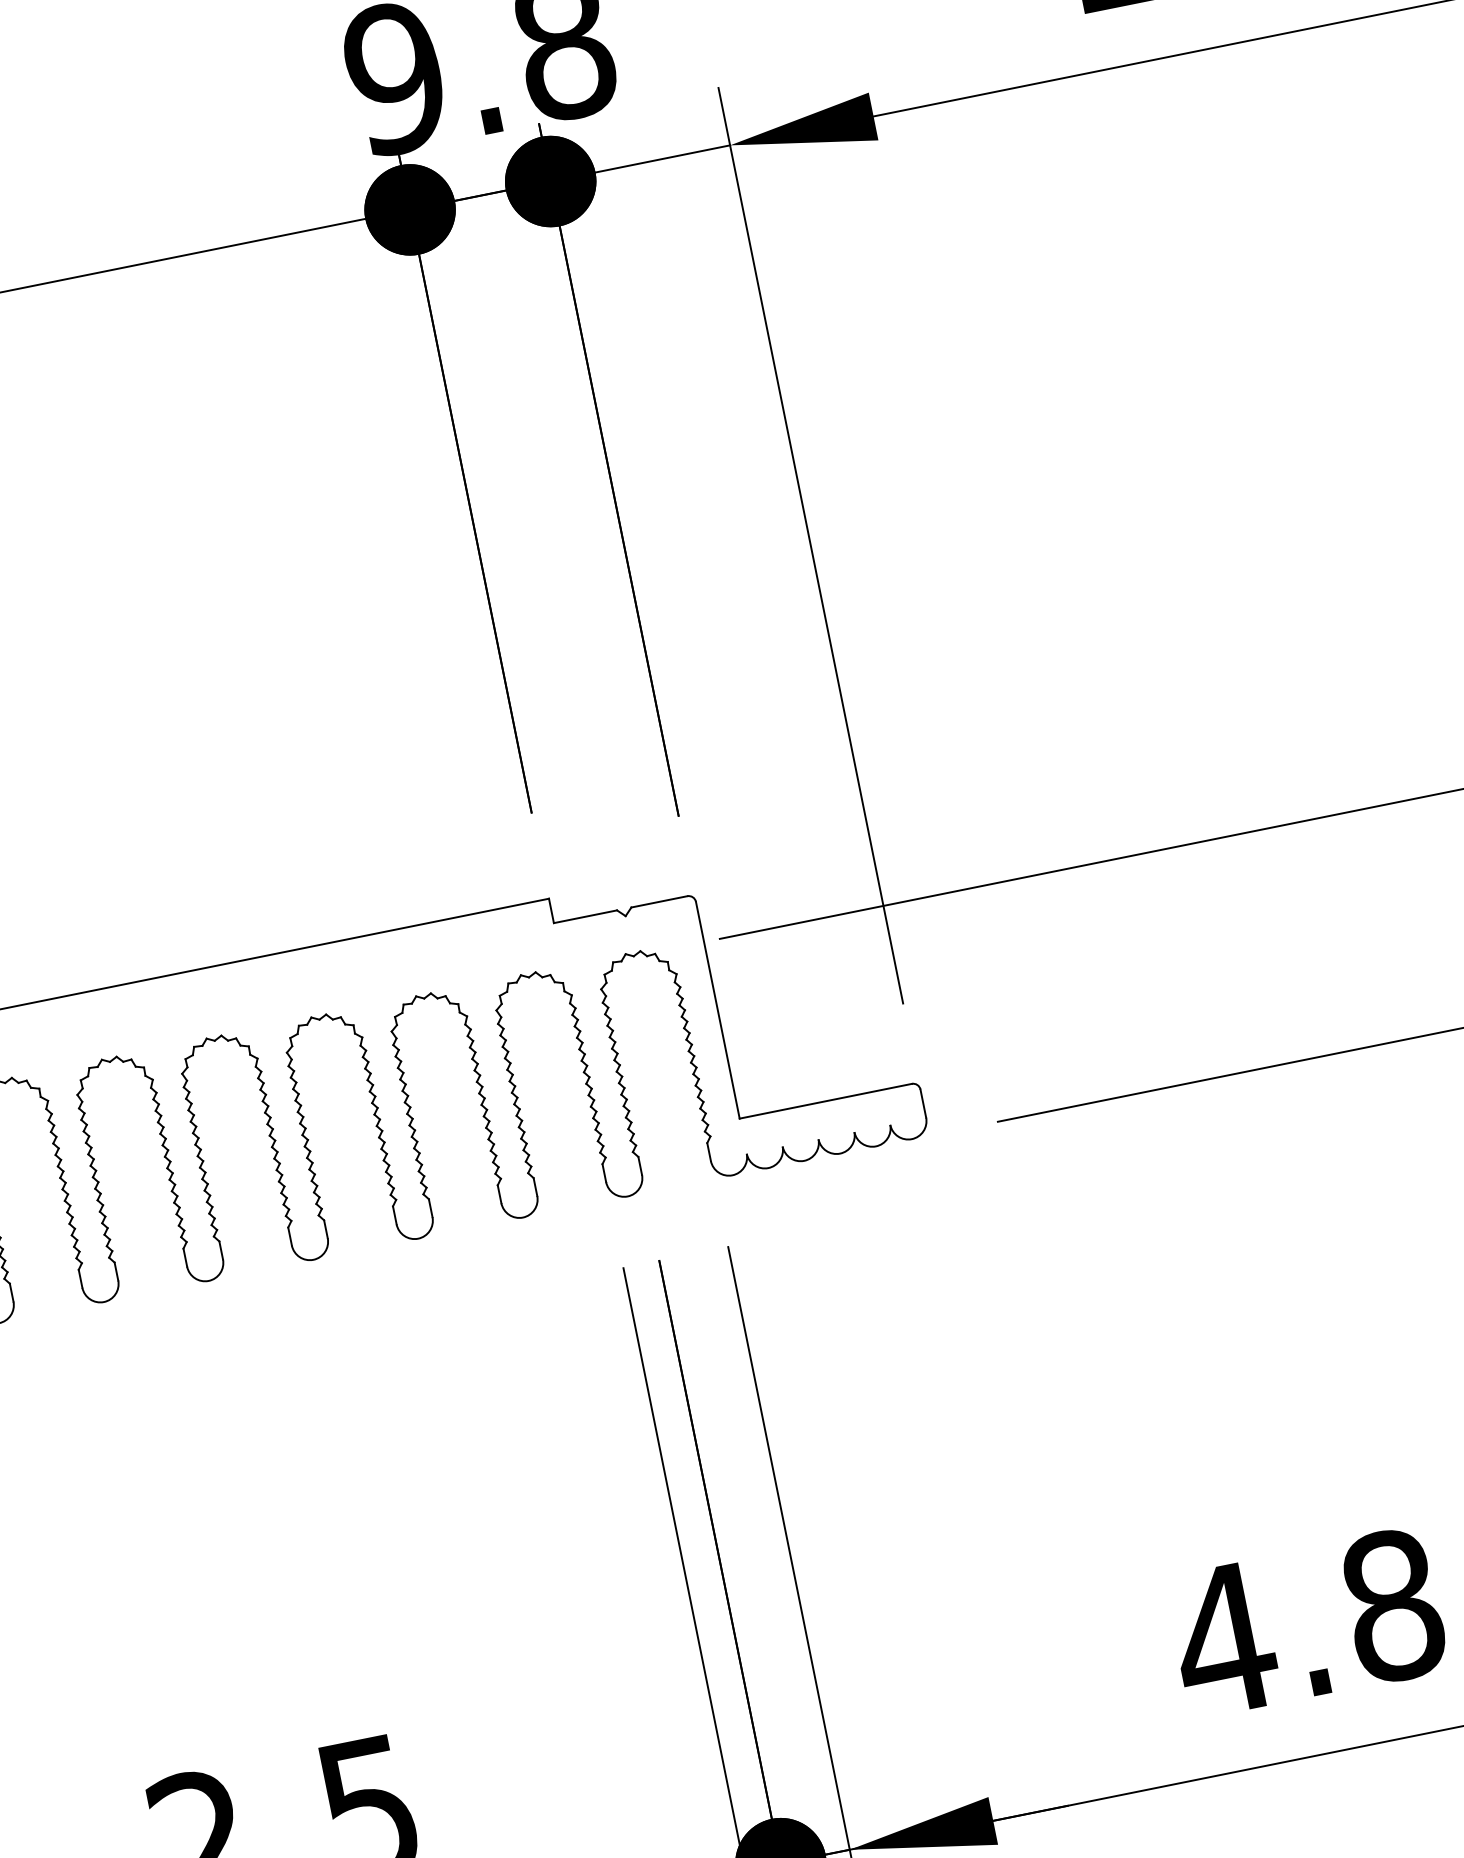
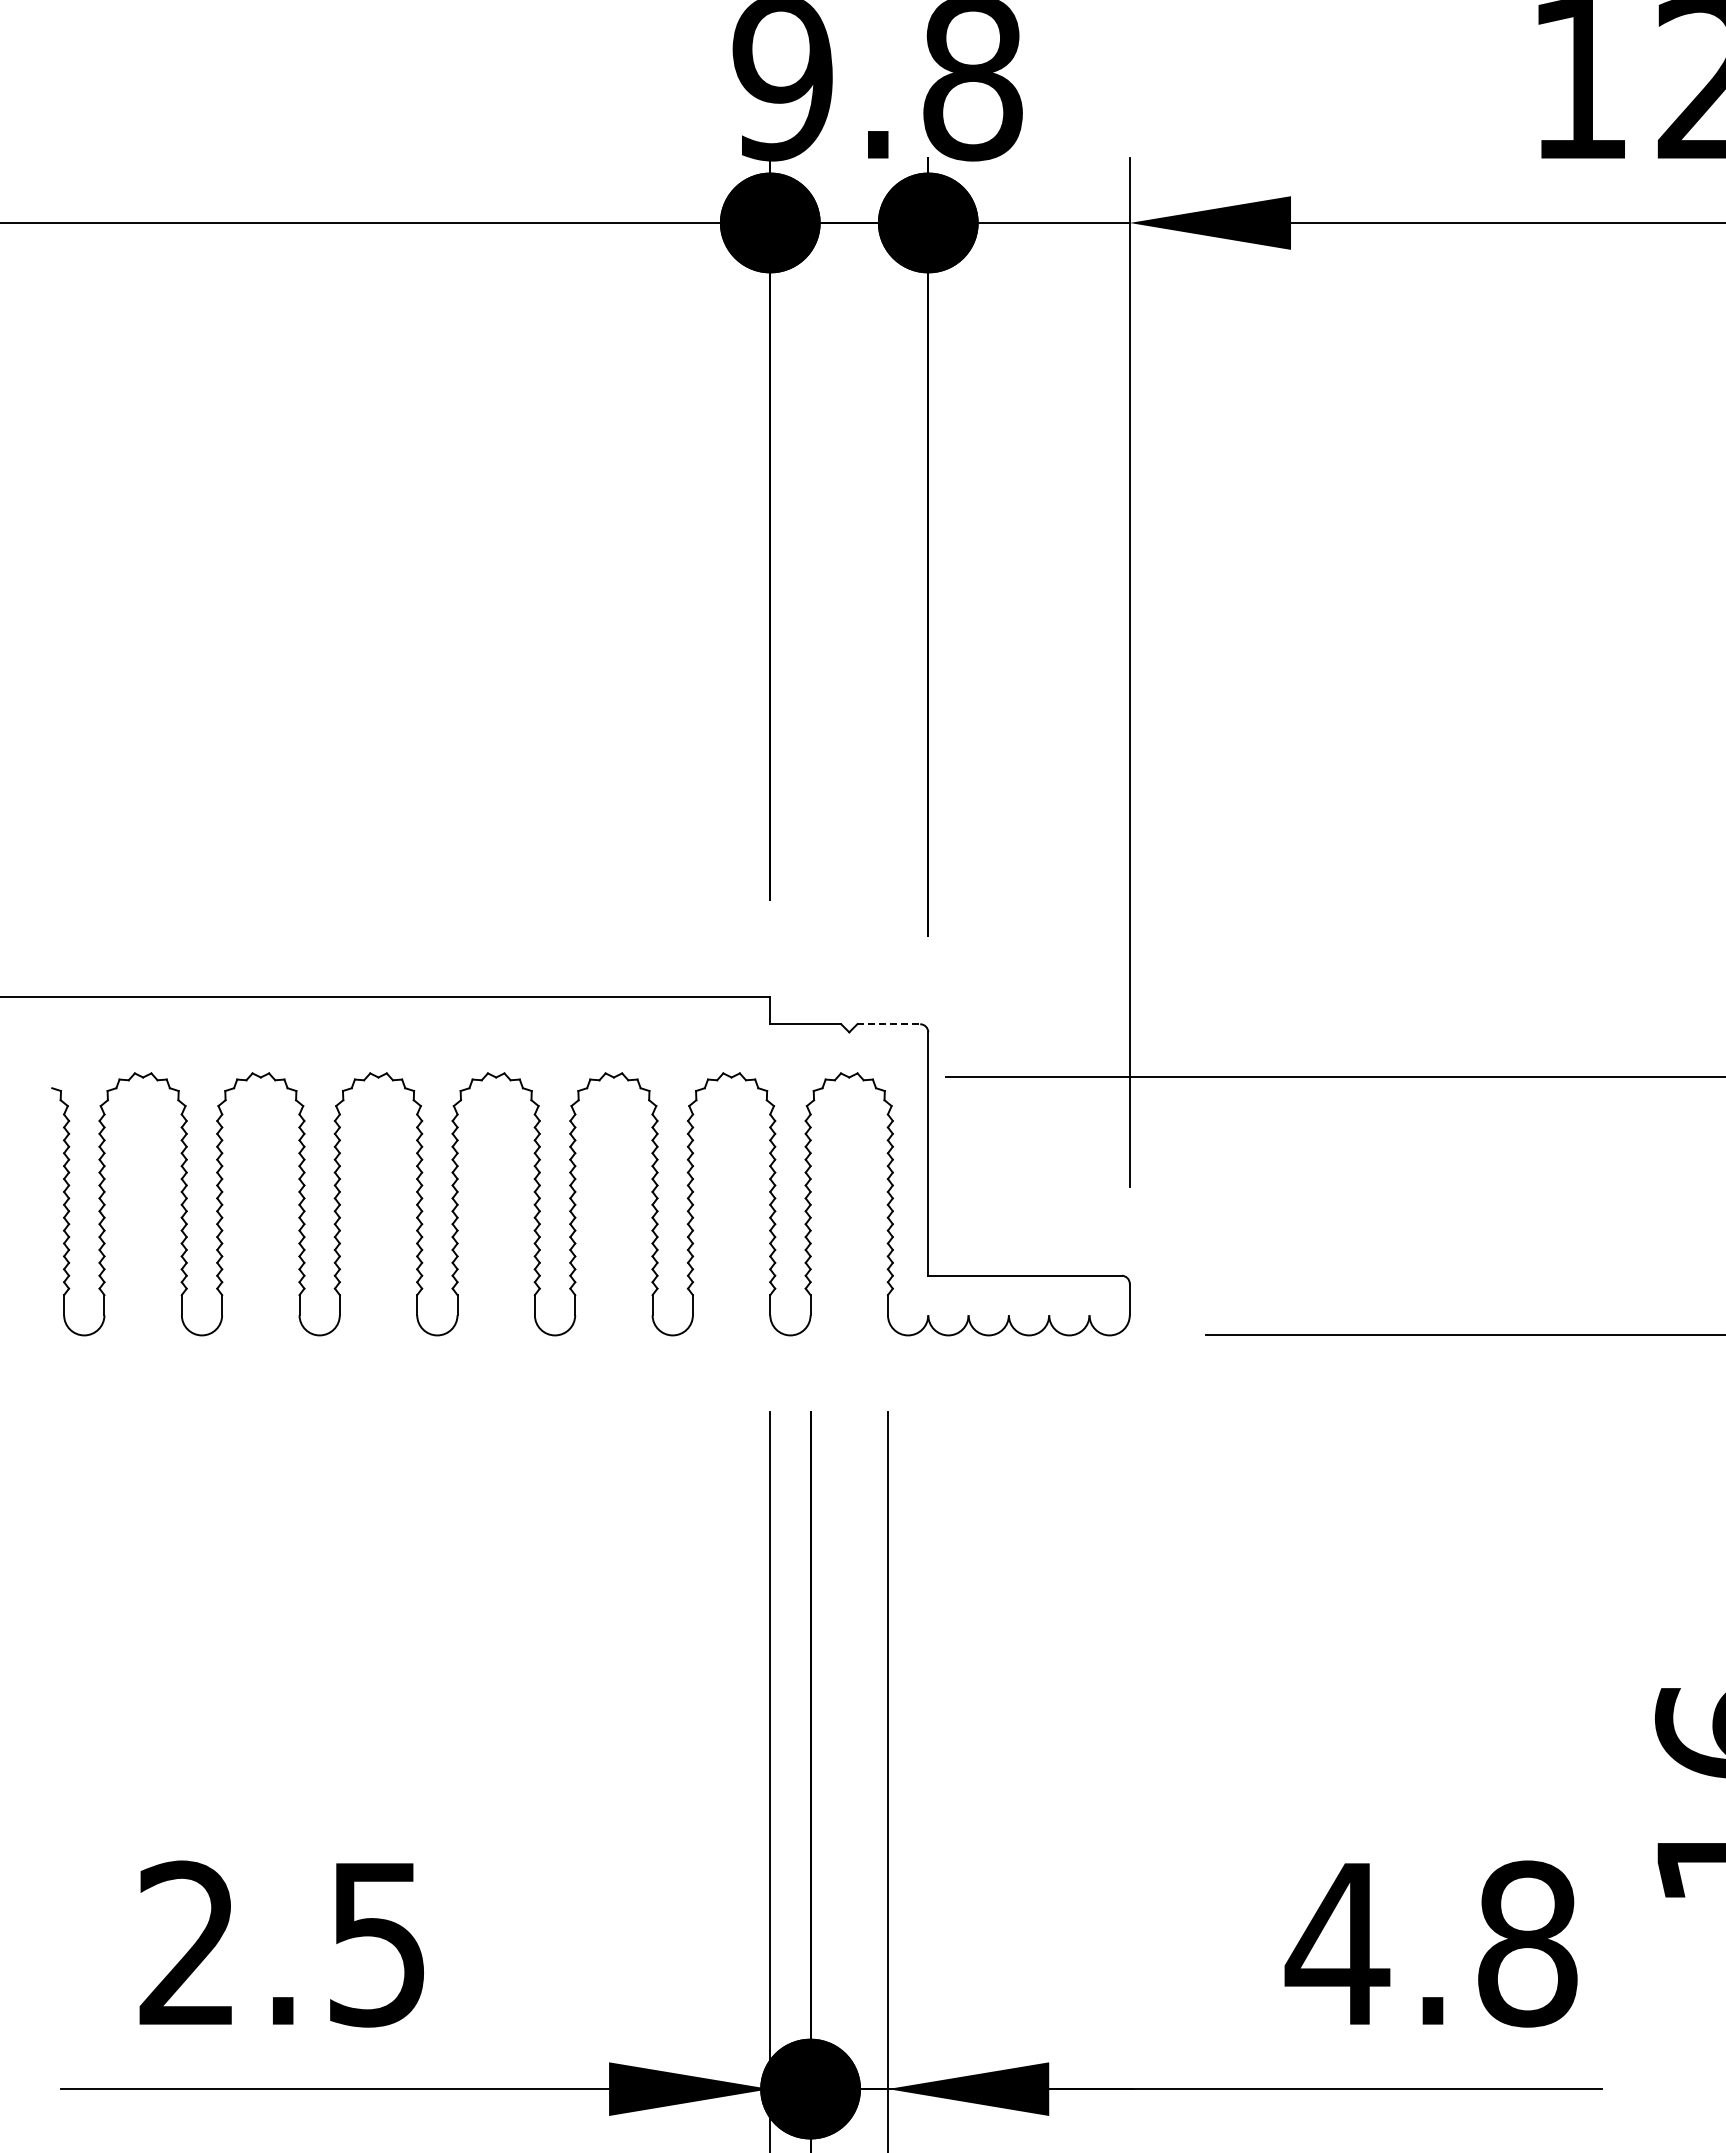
line: (660, 901) -> (889, 1024), solid -> dashed

